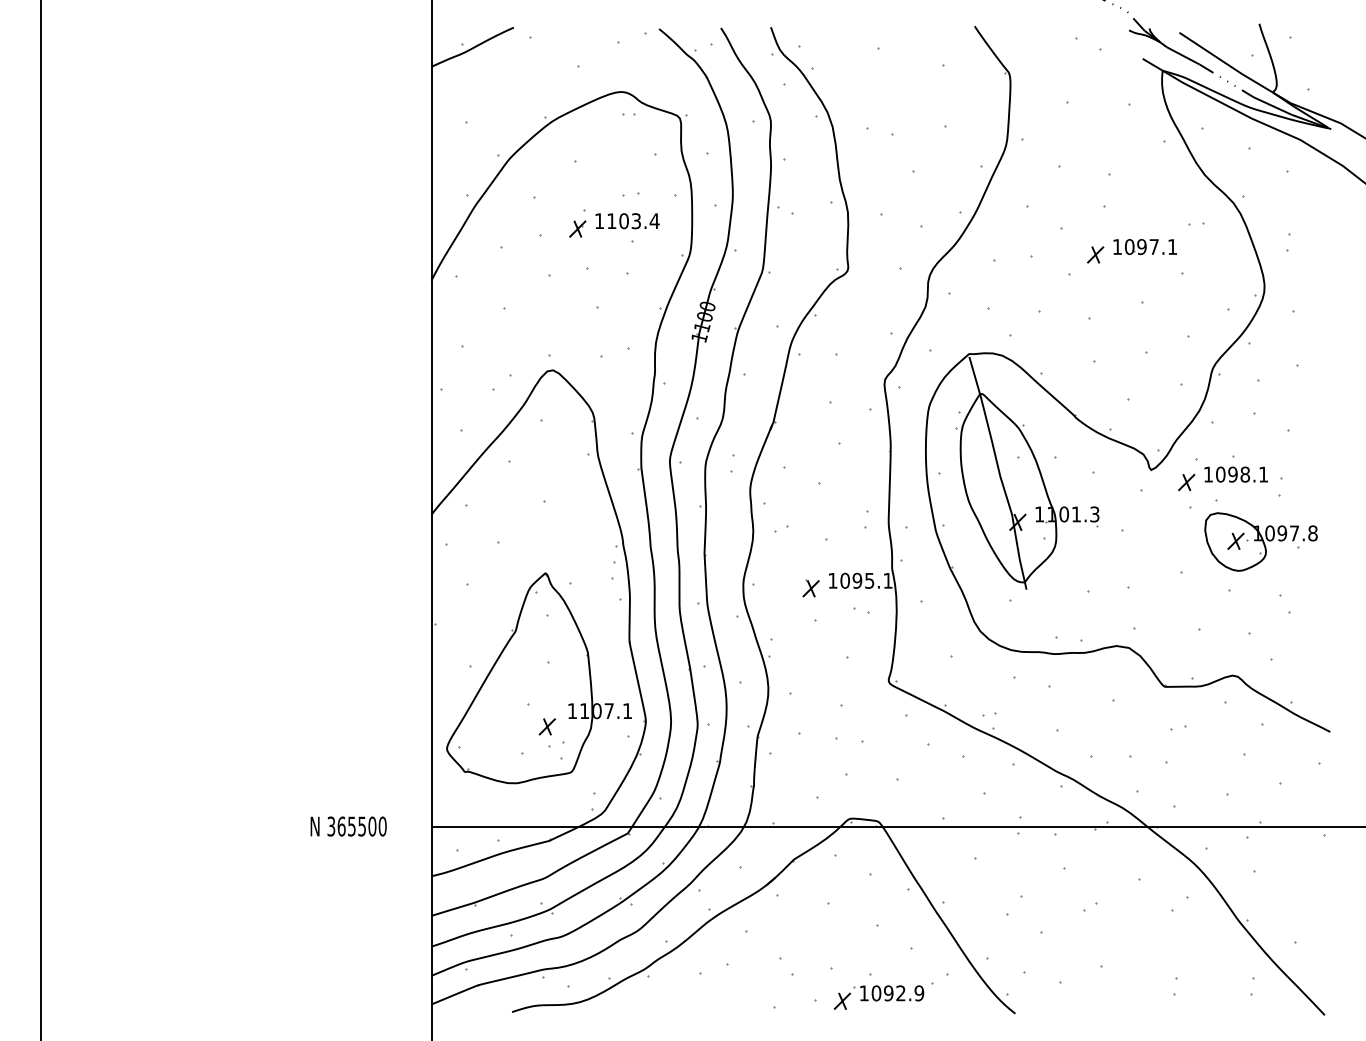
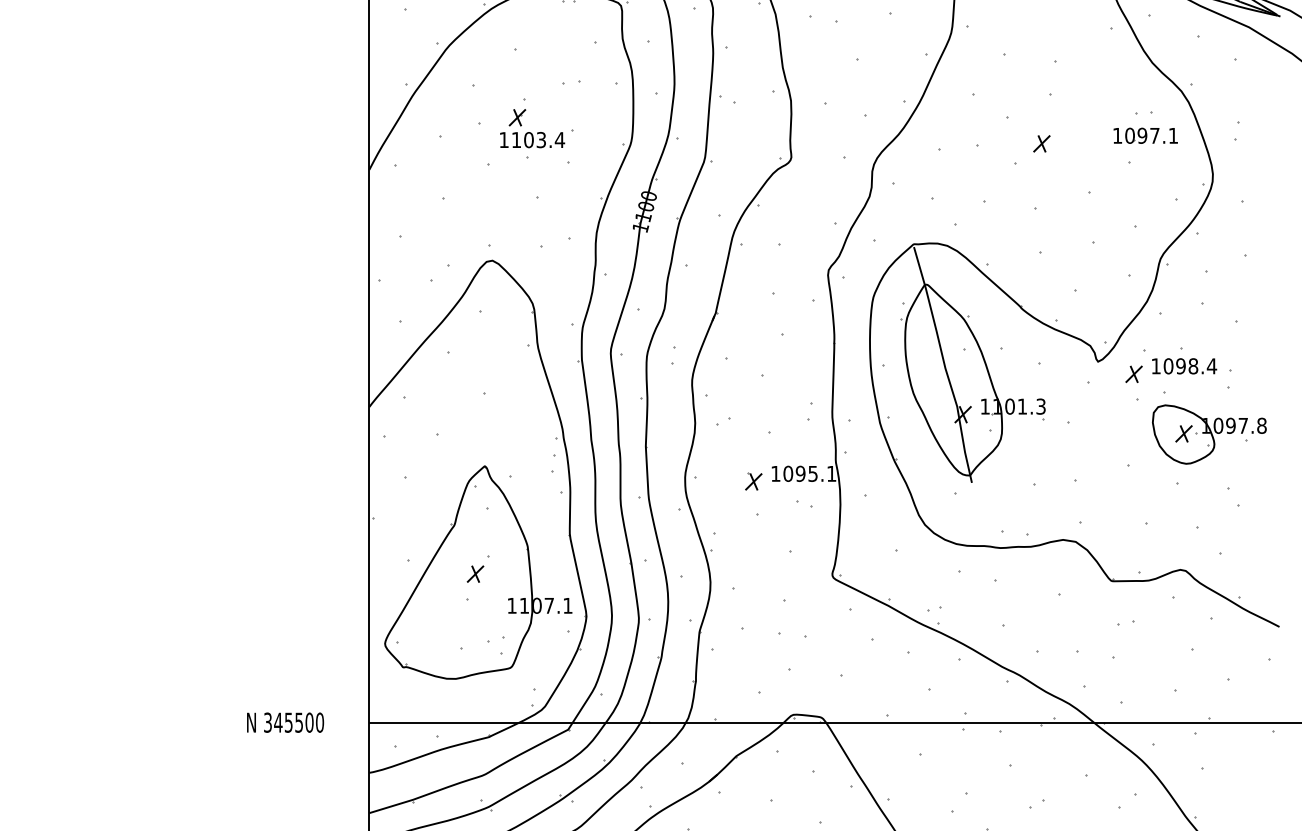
text: (627, 221) -> (532, 140), moved
part: (1144, 246) -> (1145, 135), moved
text: (1263, 474) -> (1211, 366), 1098.1 -> 1098.4
part: (546, 726) -> (474, 573), moved
text: (341, 826) -> (278, 722), 365500 -> 345500

